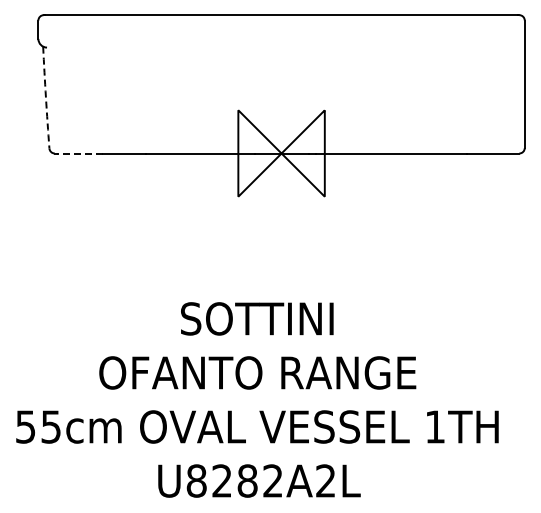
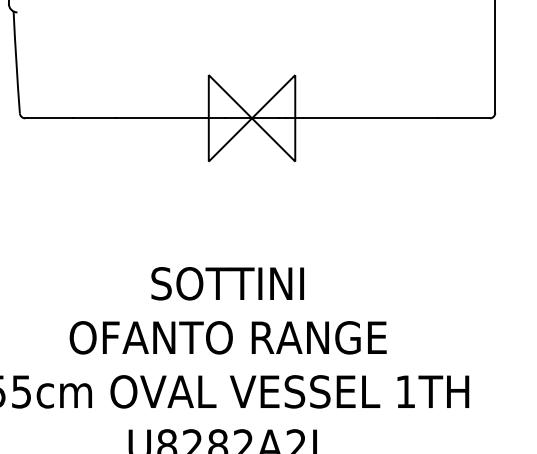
arc: (45, 97) -> (15, 62), dashed -> solid
line: (79, 153) -> (49, 118), dashed -> solid

